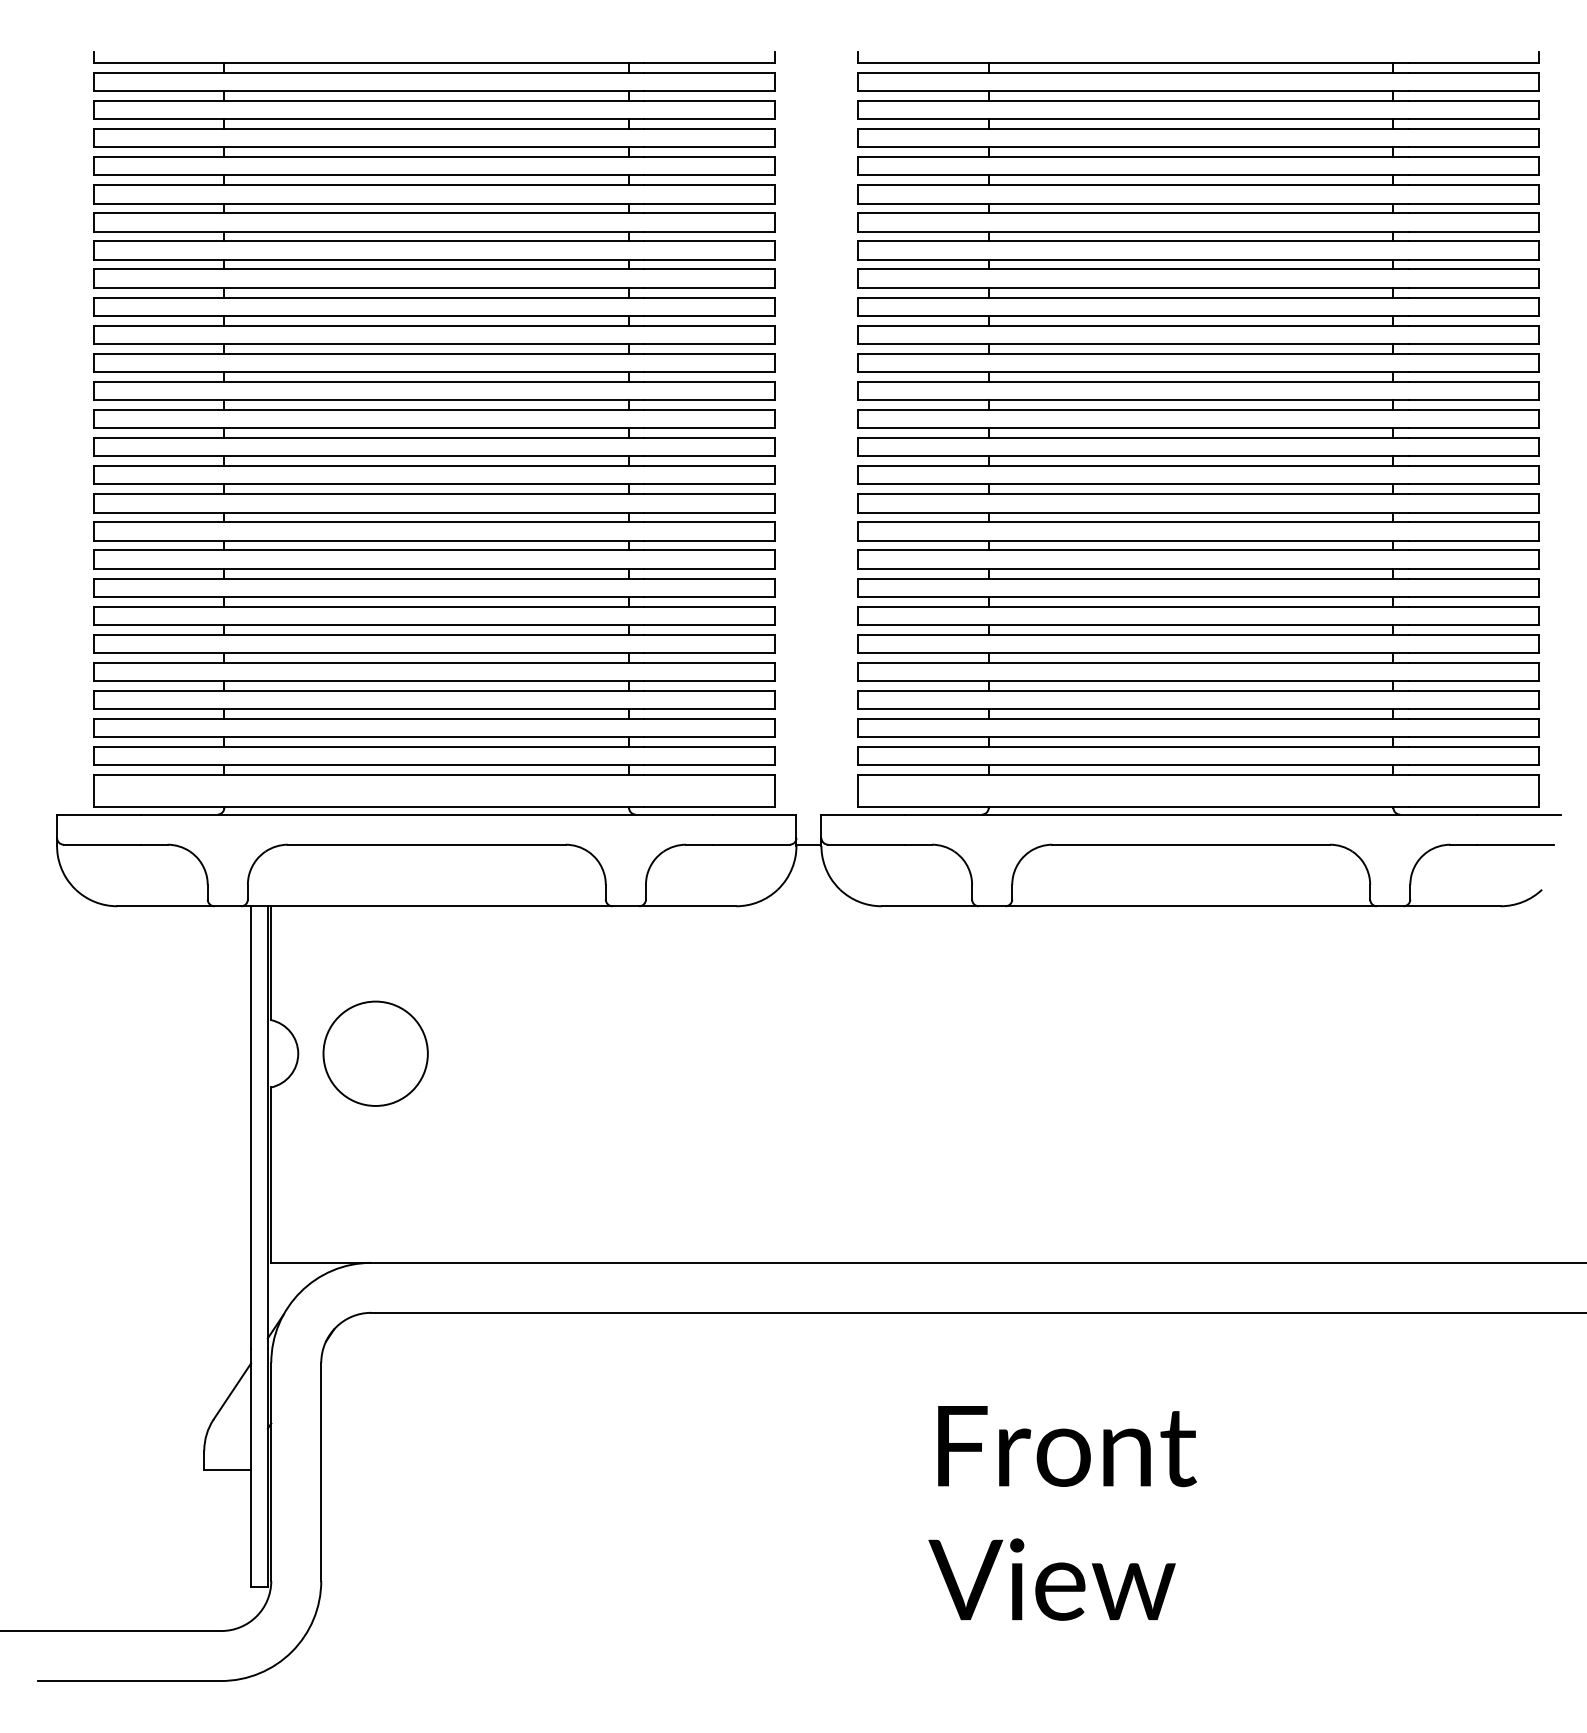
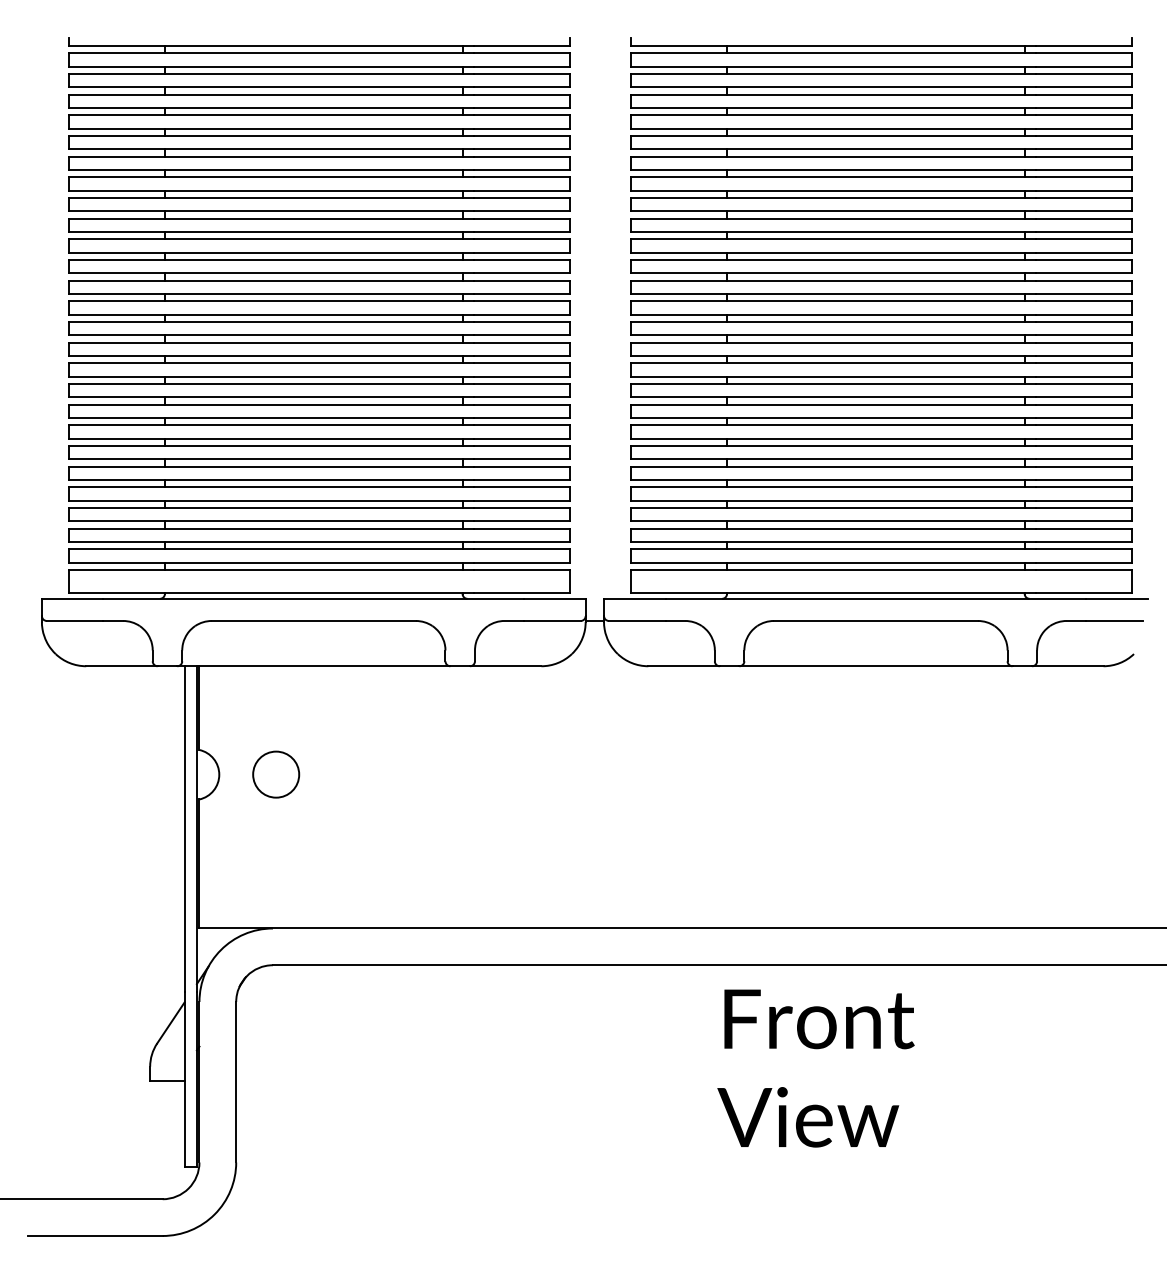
circle: (375, 1053) -> (276, 774), size x0.6
text: (1062, 1513) -> (815, 1068), moved

